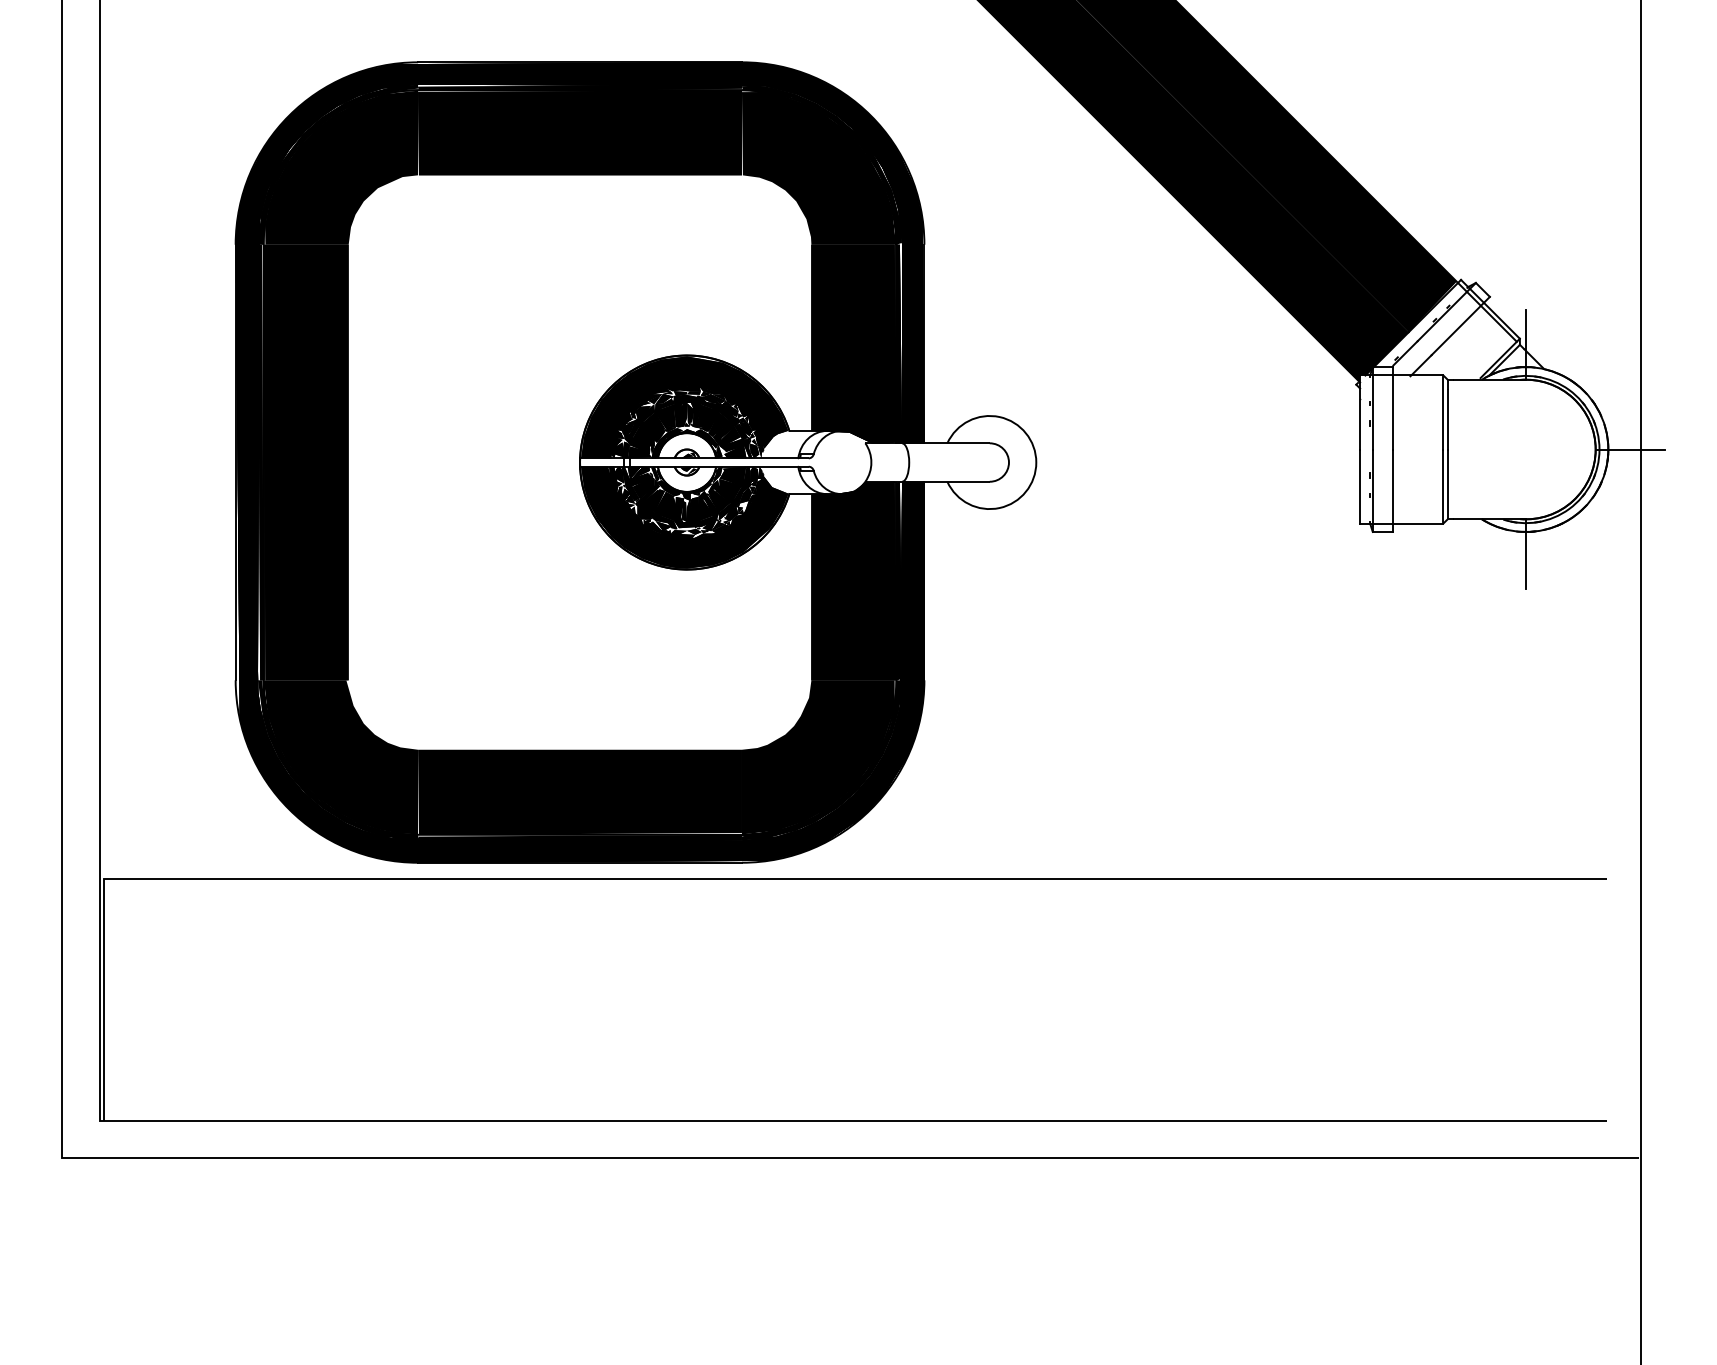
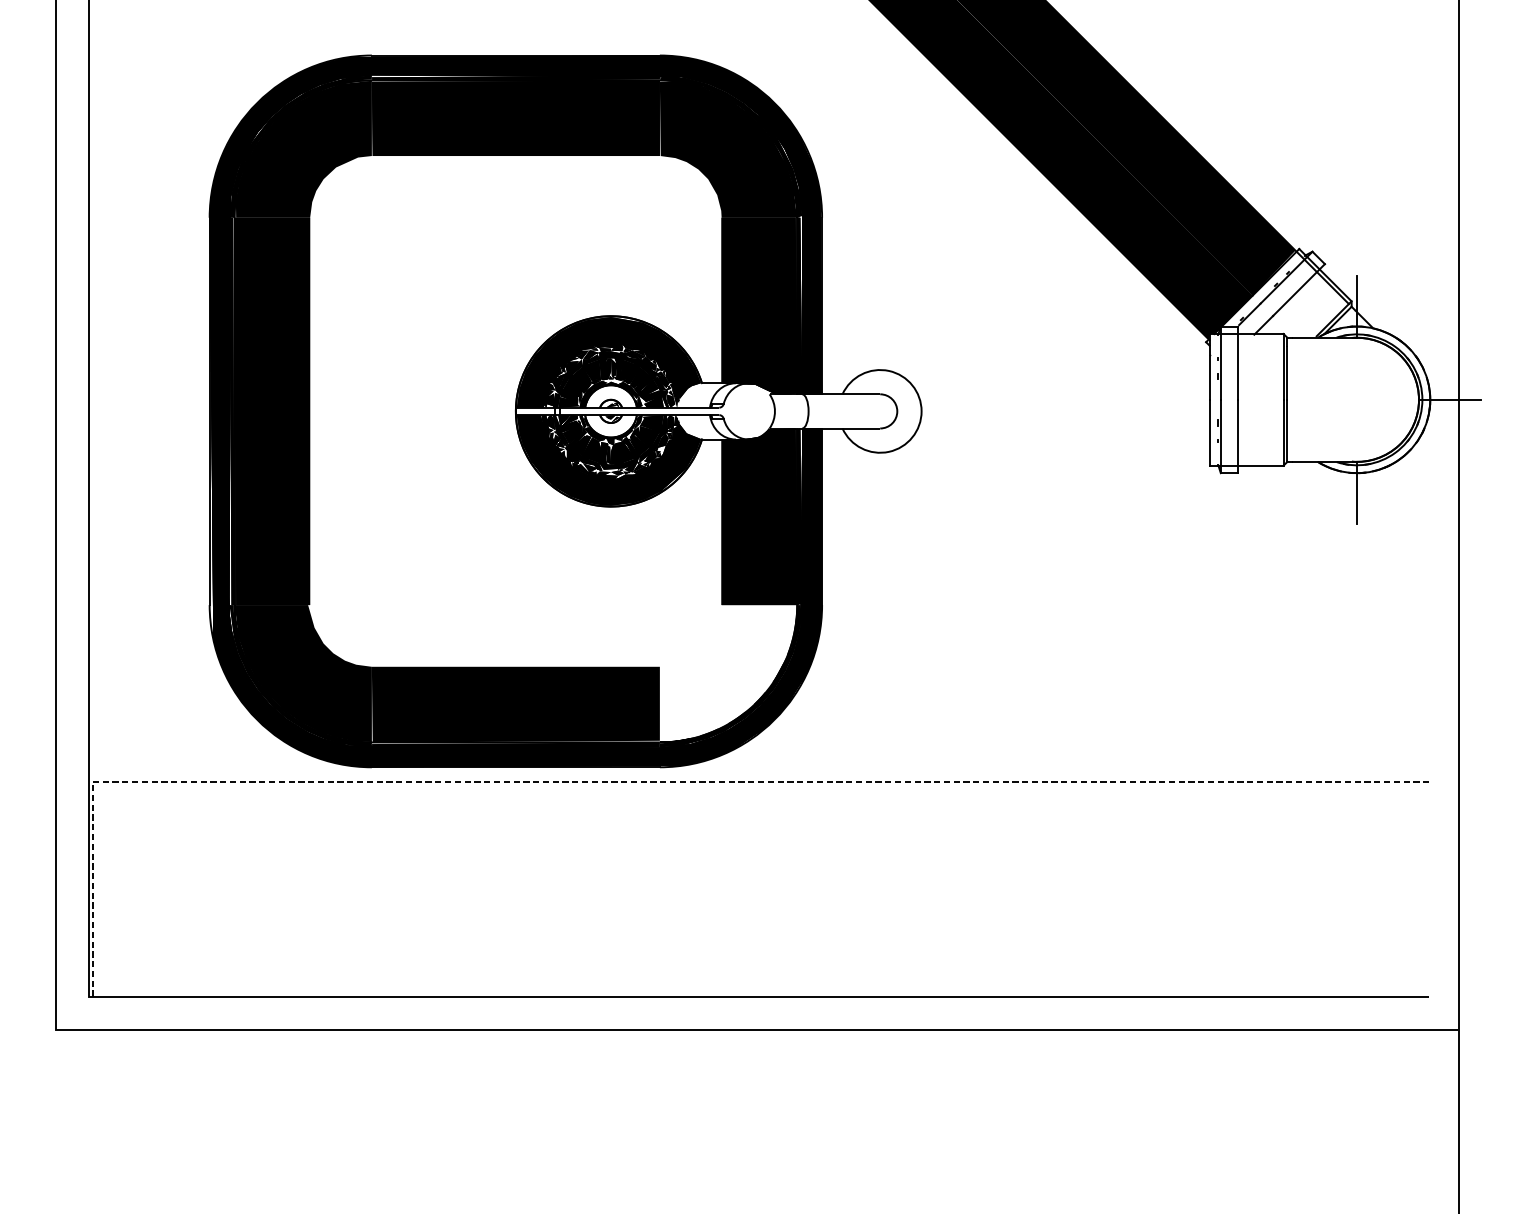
fill: (817, 757) -> (727, 673), removed
line: (734, 878) -> (653, 781), solid -> dashed

